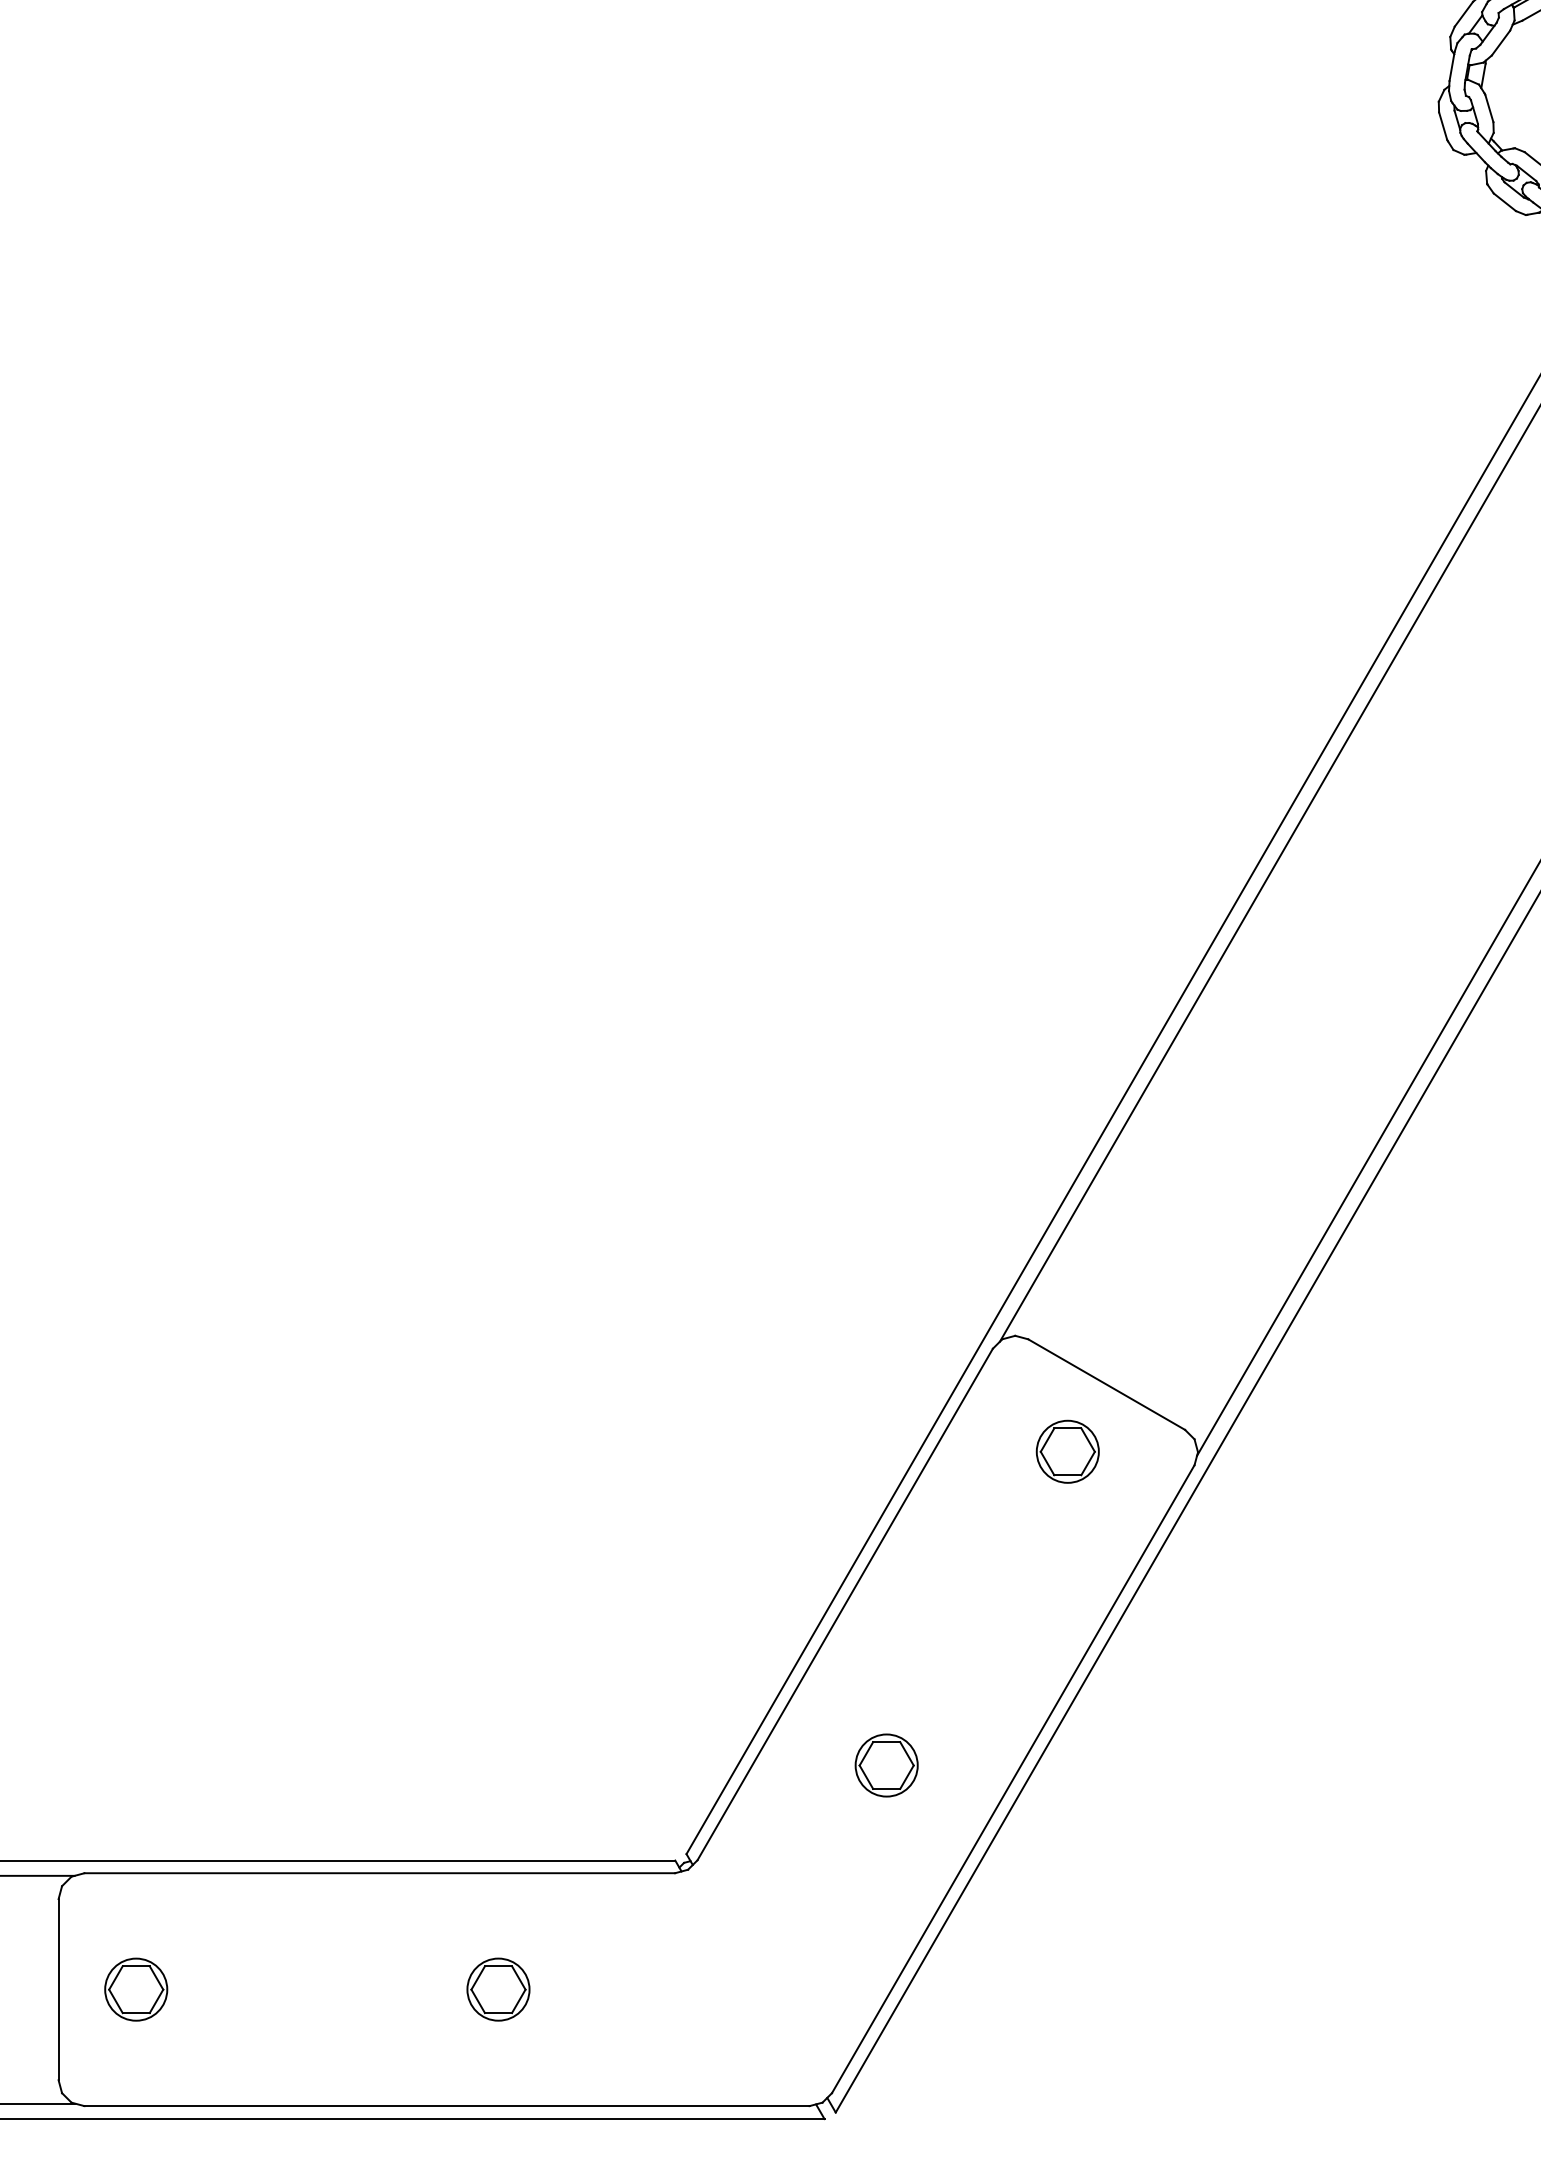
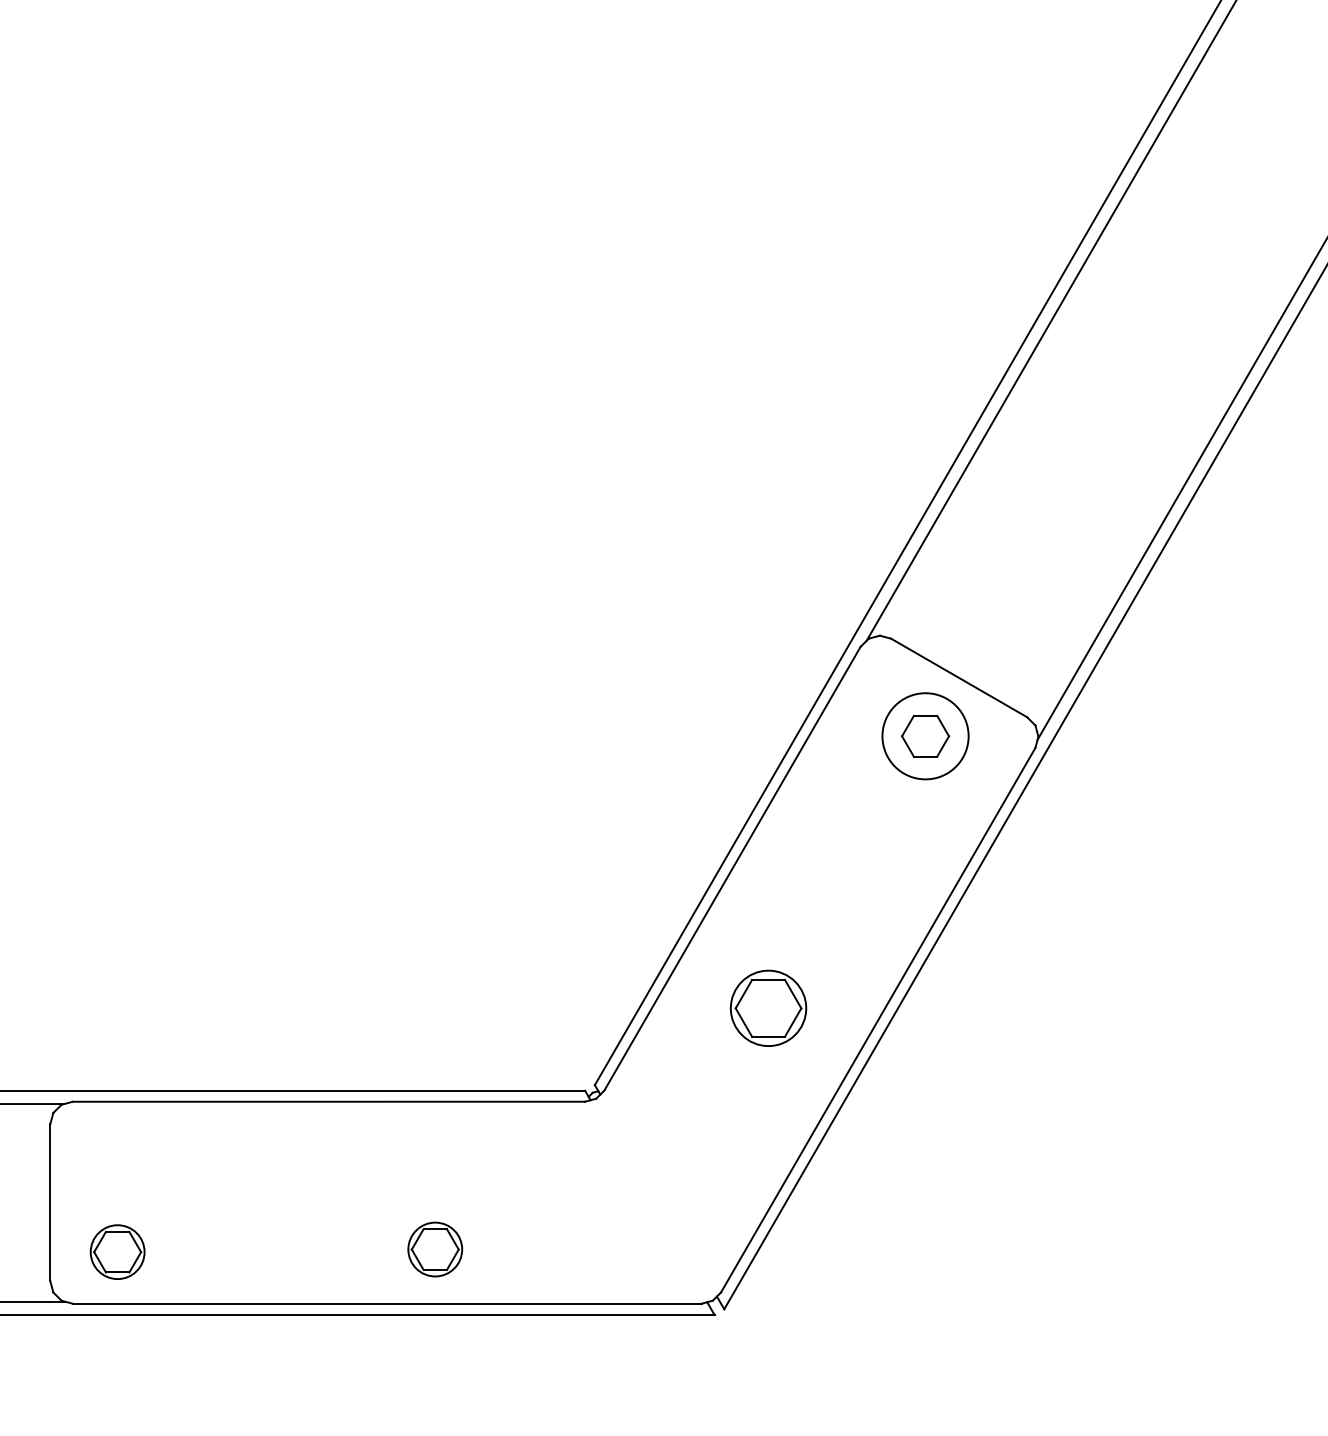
circle: (1067, 1451) -> (925, 736), size x1.6
part: (886, 1765) -> (768, 1008), size x1.4
part: (136, 1989) -> (117, 1252), moved
part: (498, 1989) -> (435, 1249), moved

